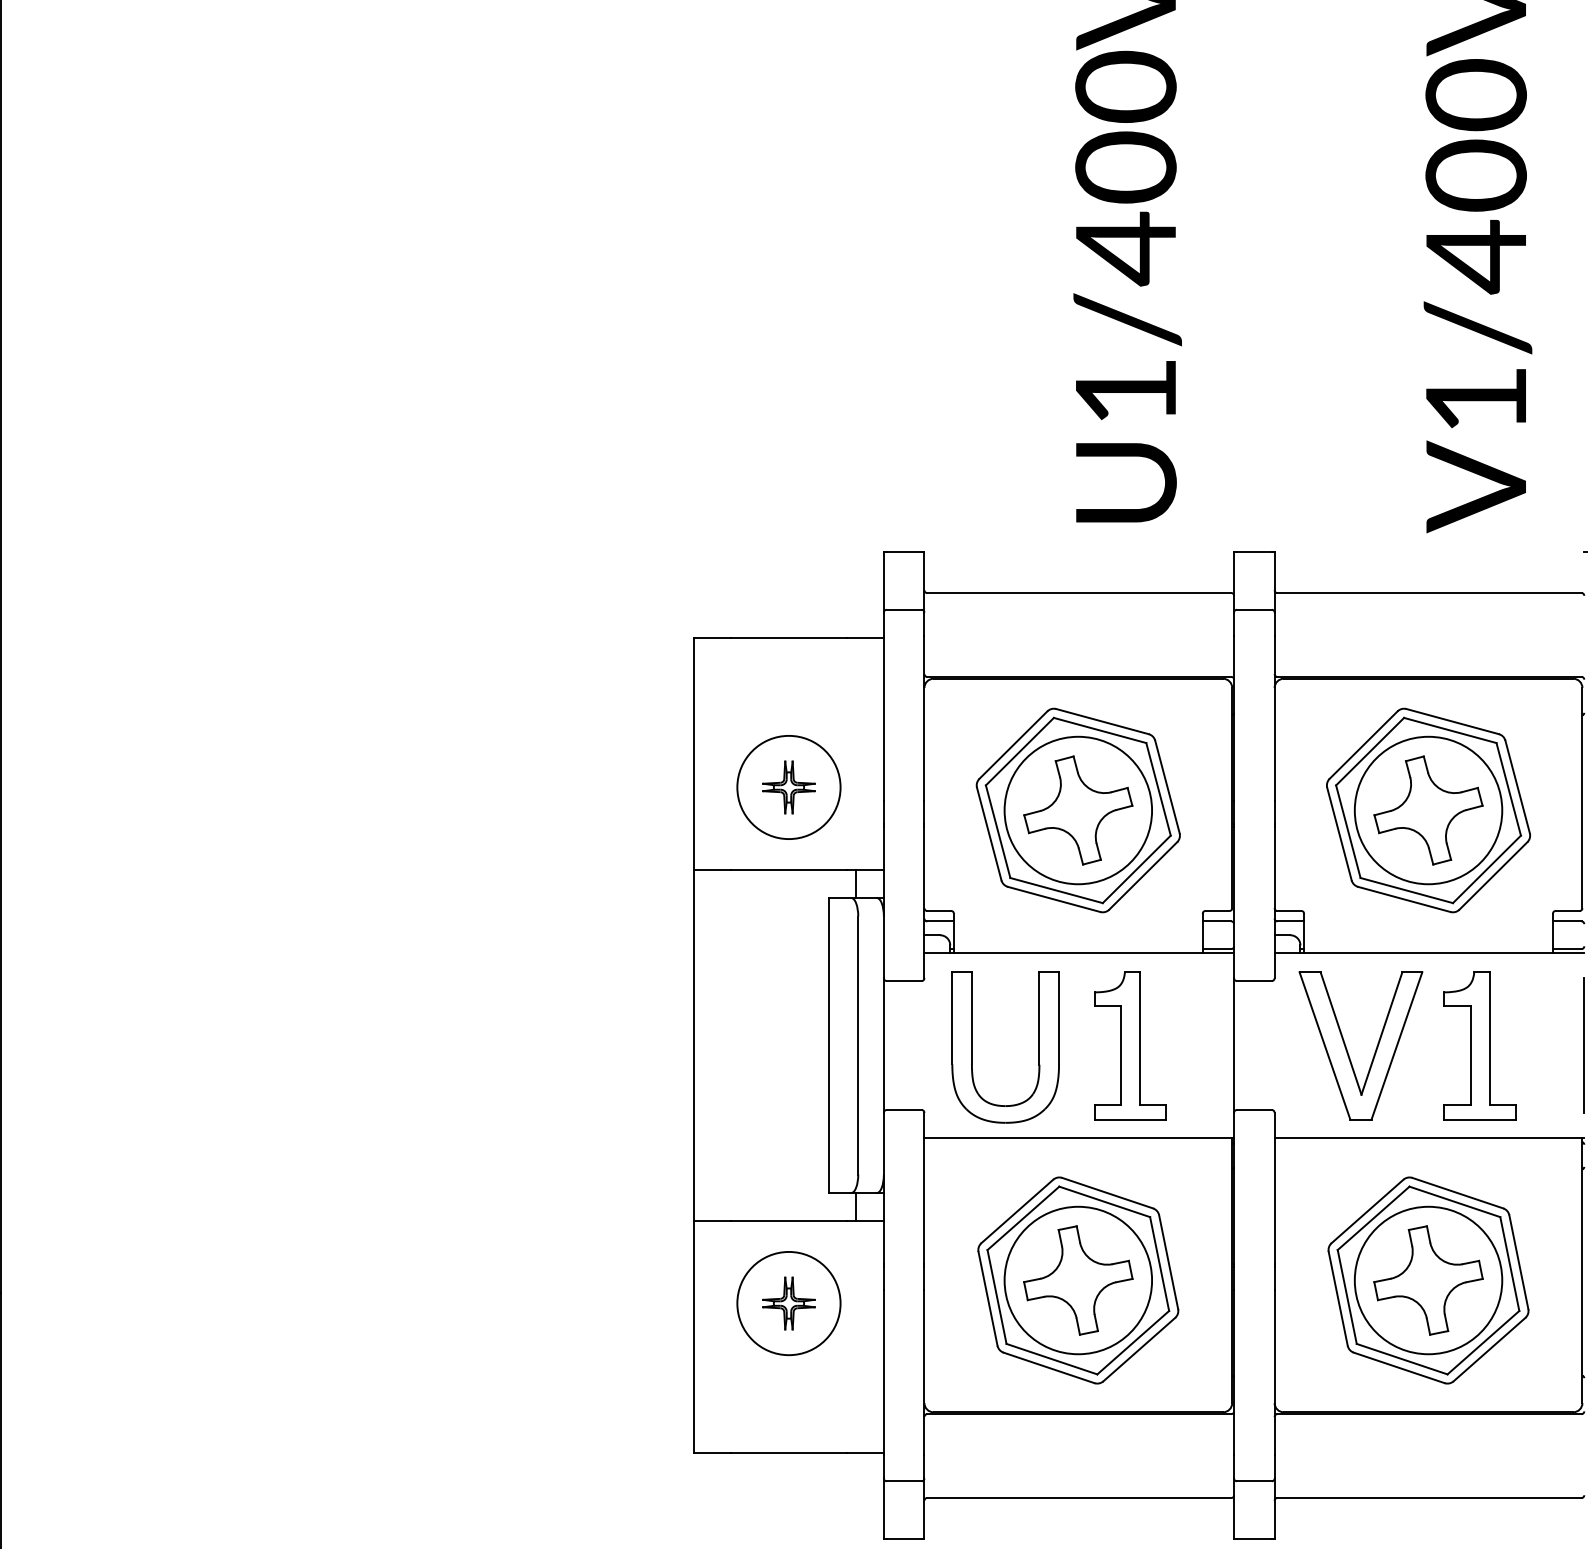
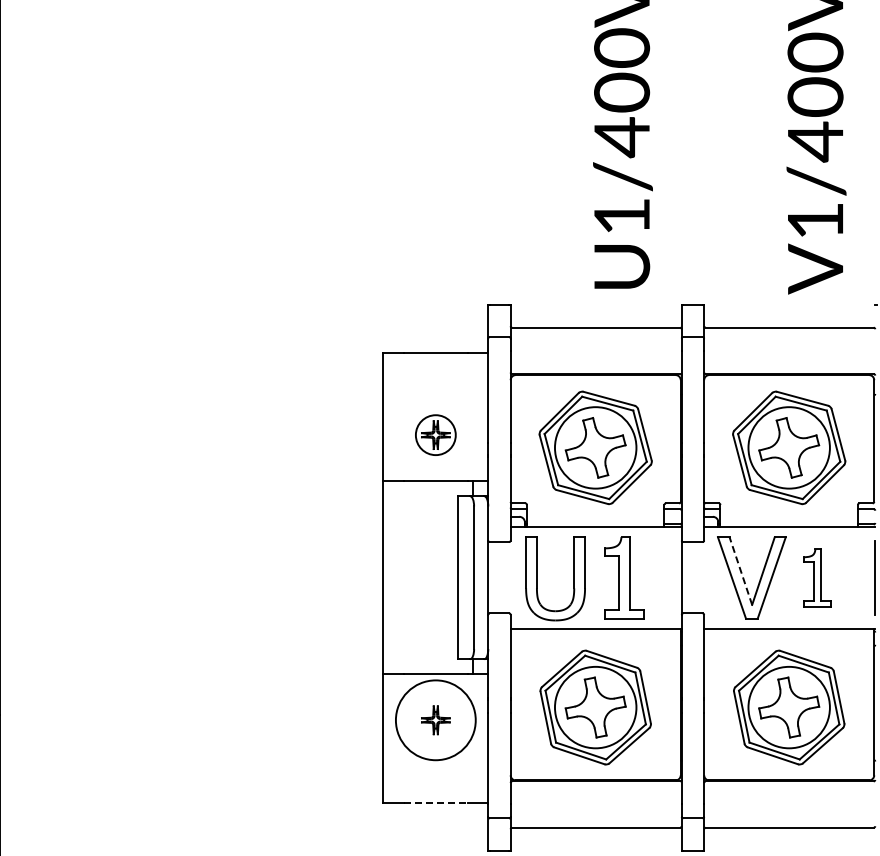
circle: (788, 786) -> (435, 434), size x0.7
line: (1340, 1034) -> (740, 571), solid -> dashed
part: (1479, 1045) -> (817, 577), size x0.7
circle: (788, 1302) -> (435, 719), size x1.4
line: (790, 1452) -> (436, 802), solid -> dashed

